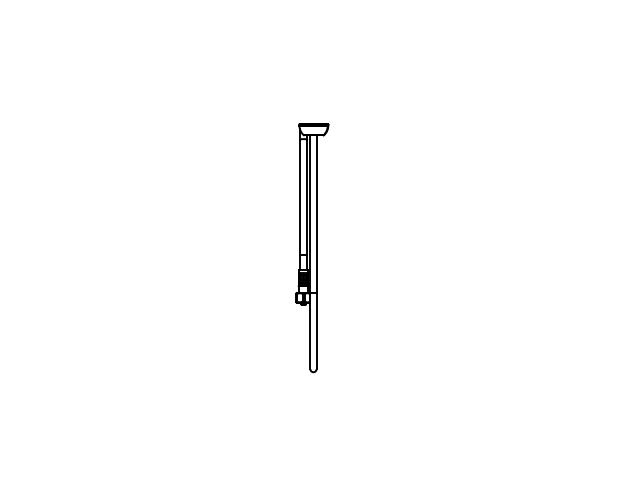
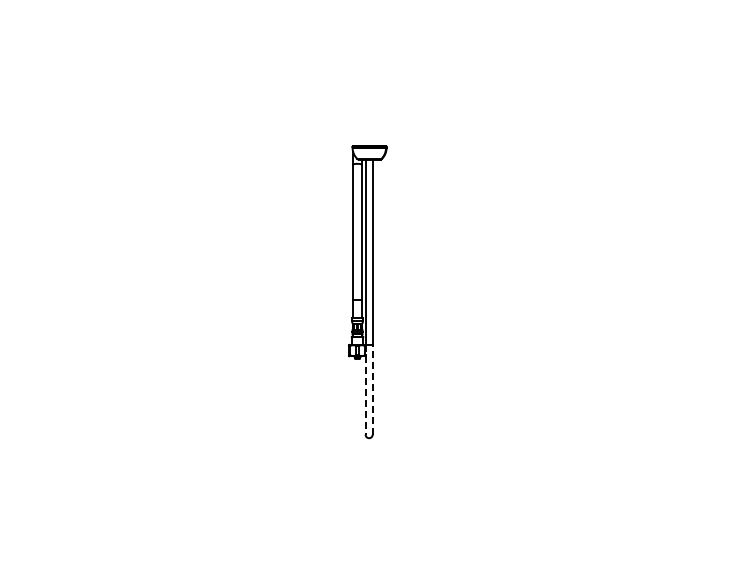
line: (310, 330) -> (365, 389), solid -> dashed
line: (316, 330) -> (372, 389), solid -> dashed

